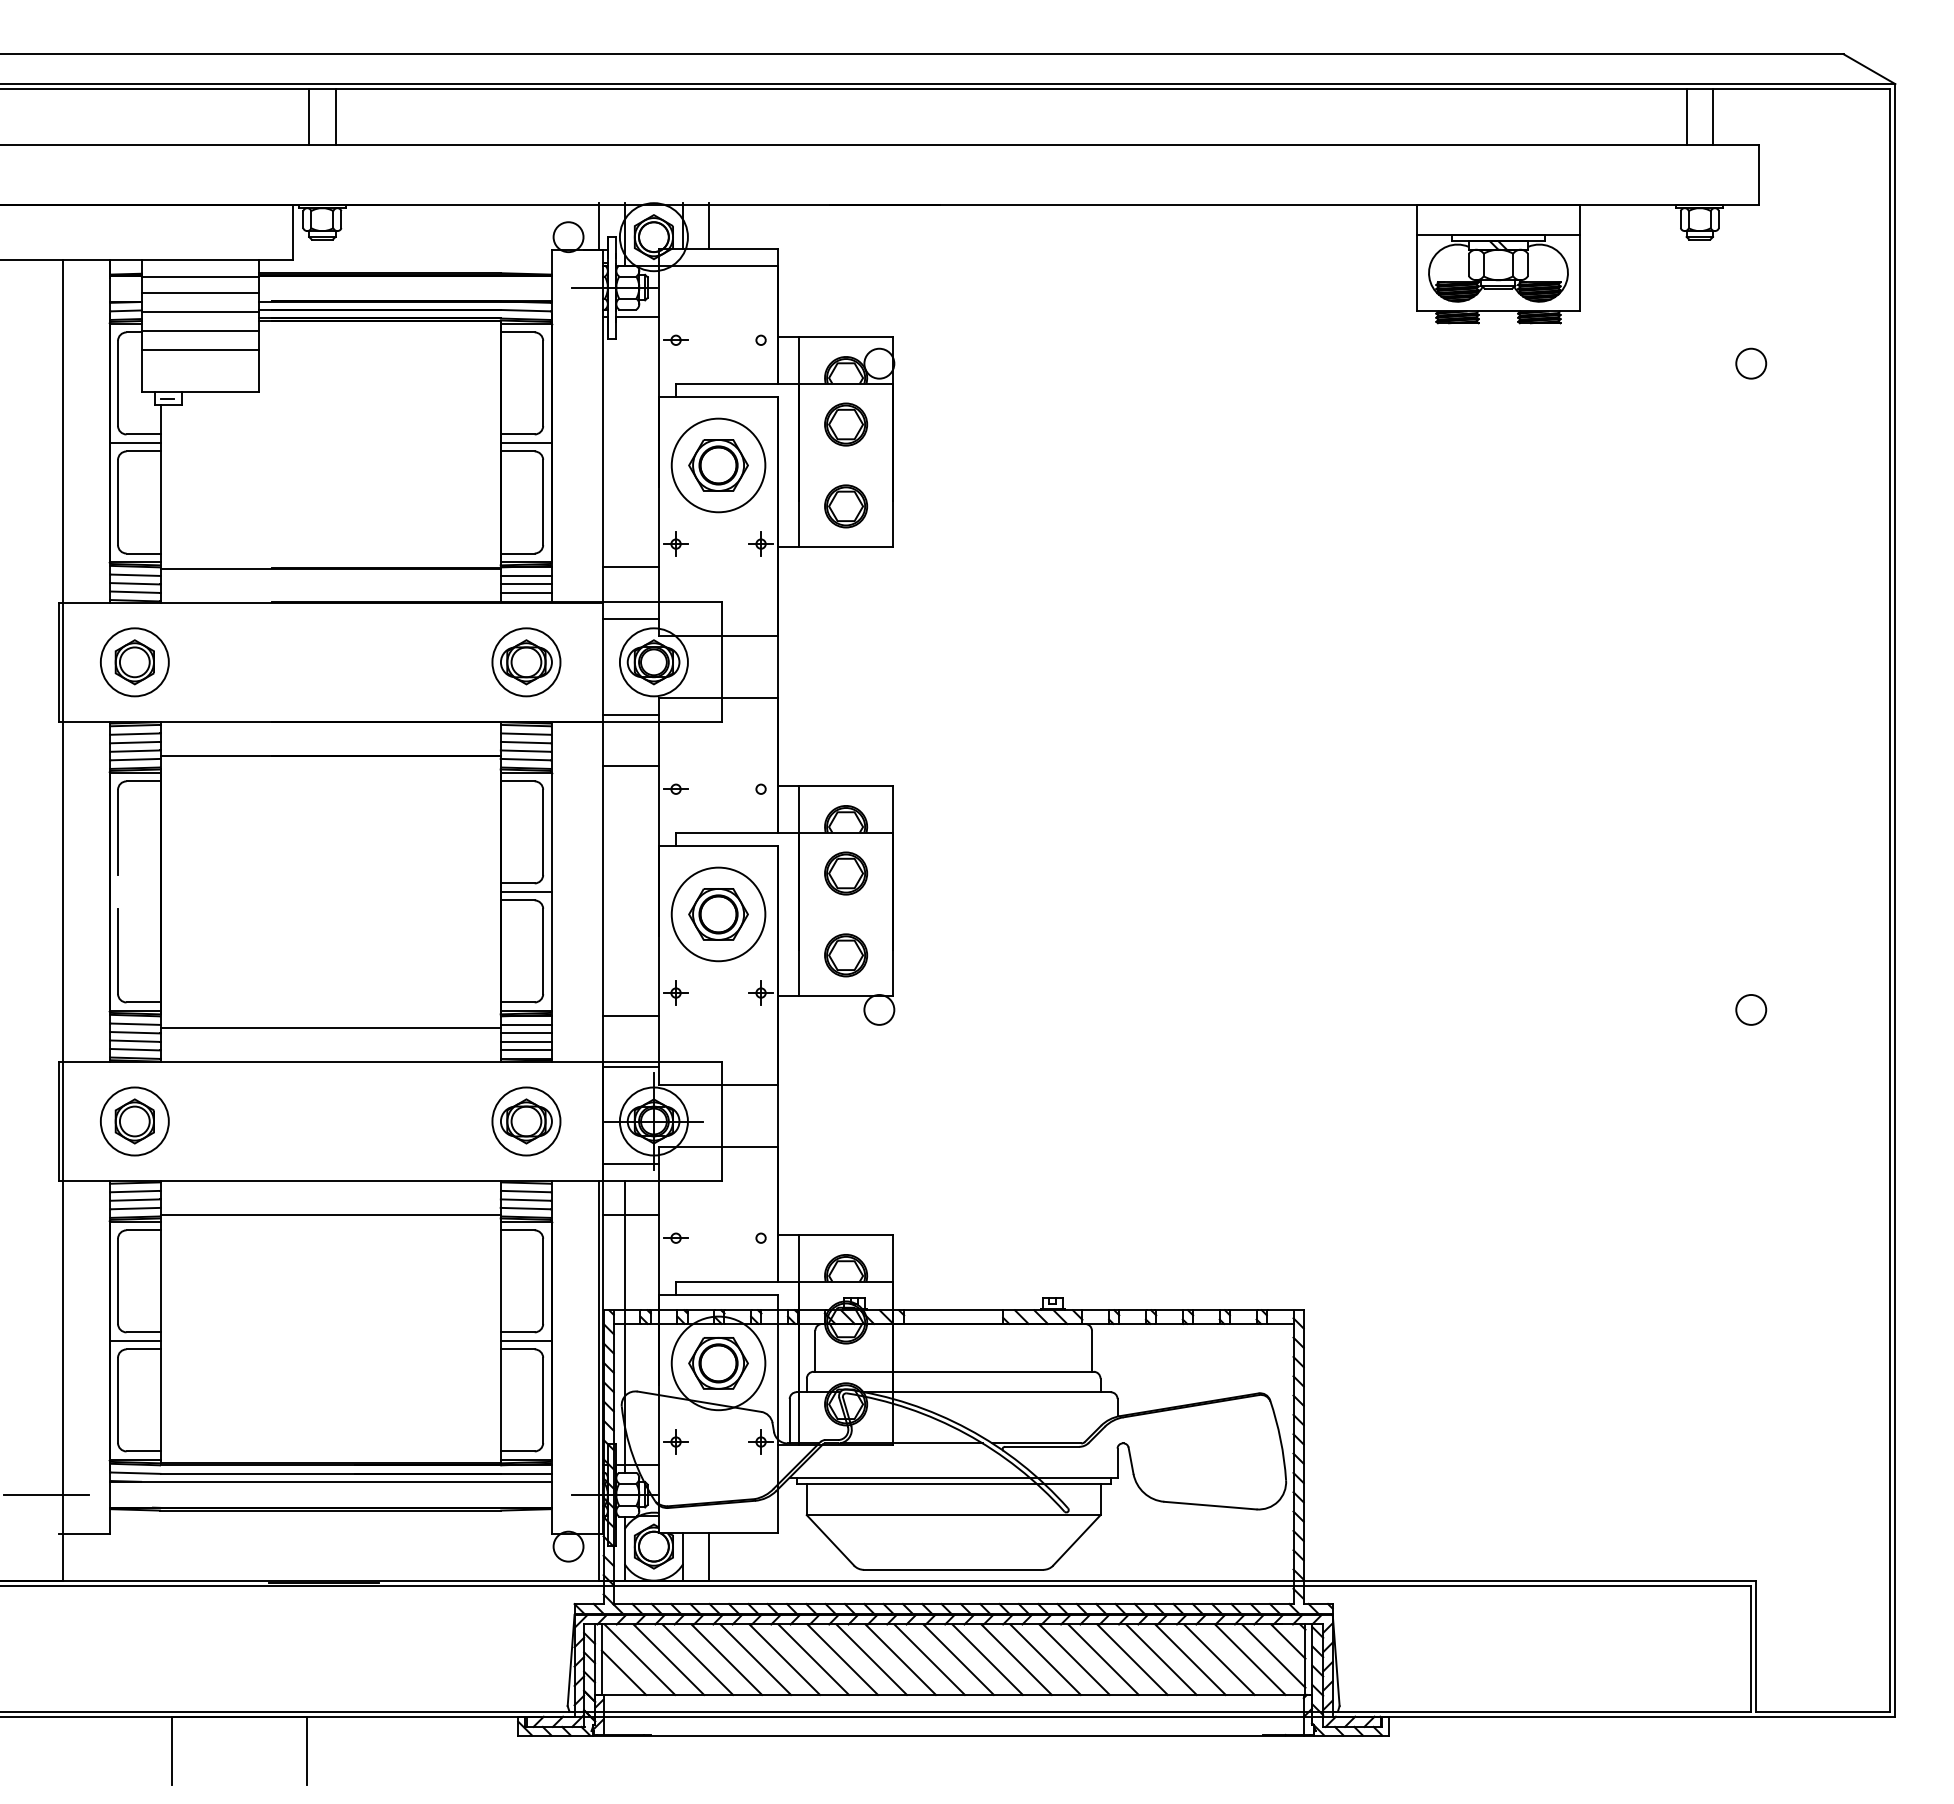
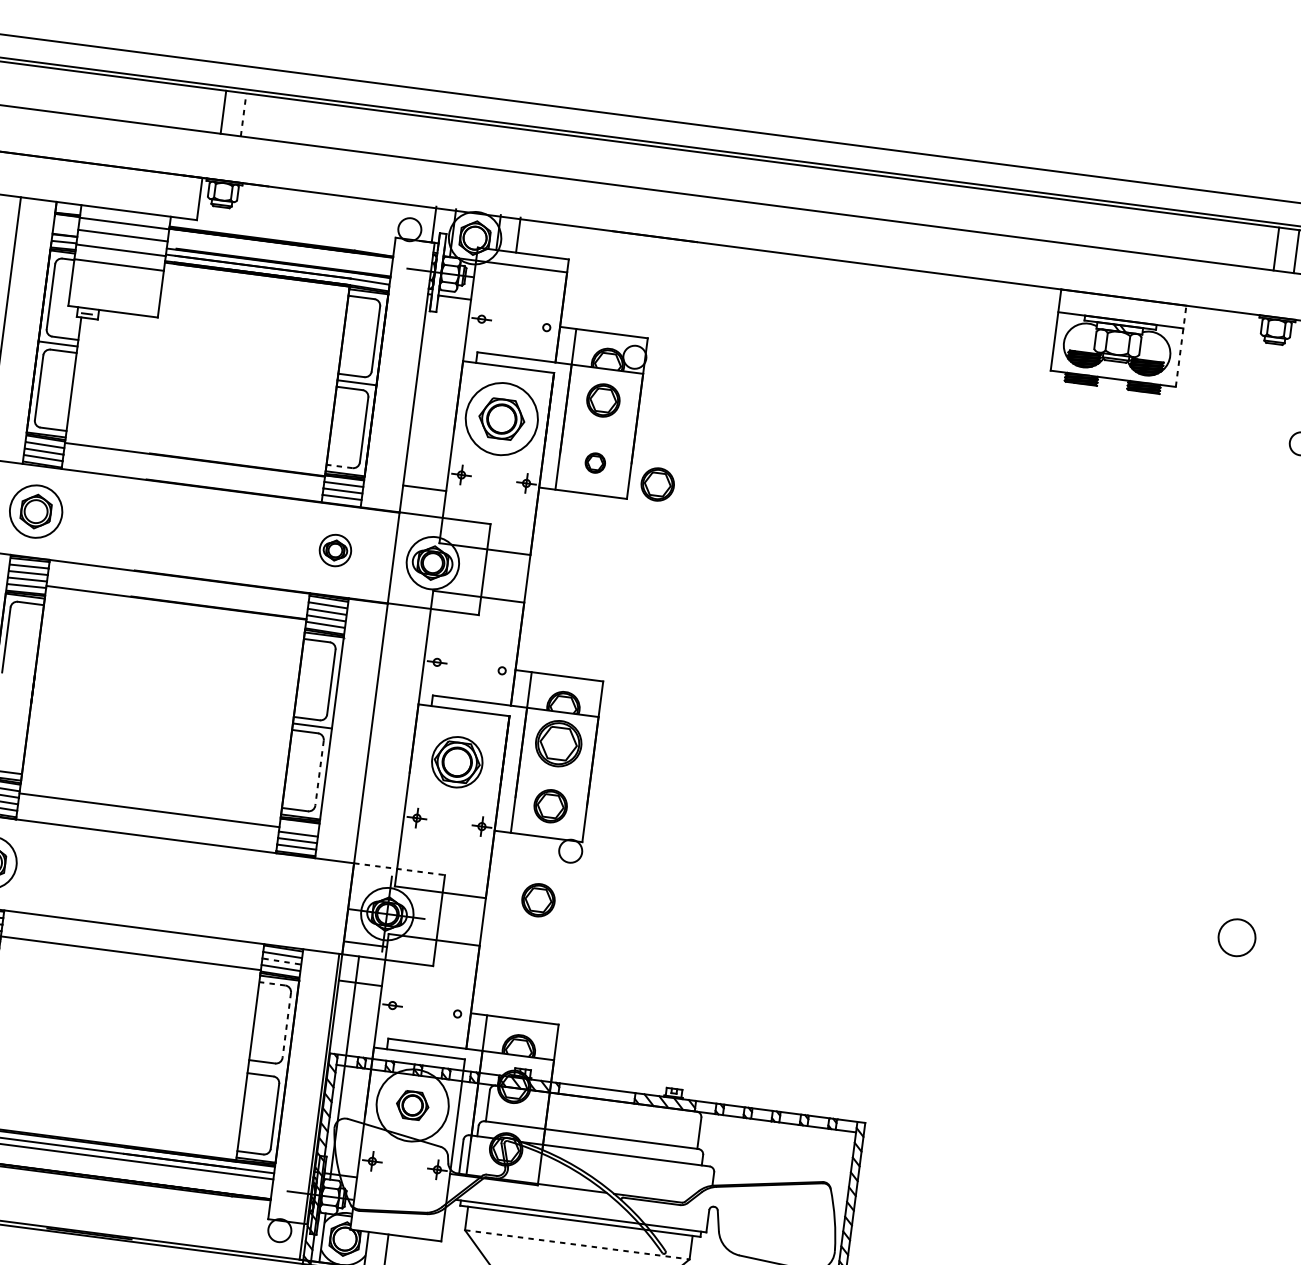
line: (335, 116) -> (243, 114), solid -> dashed
line: (1580, 257) -> (1181, 345), solid -> dashed
line: (199, 350) -> (116, 279), removed
part: (846, 506) -> (595, 463), size x0.6
part: (930, 523) -> (658, 484), added
line: (517, 553) -> (339, 466), solid -> dashed
line: (630, 618) -> (419, 527), removed
part: (526, 662) -> (335, 550), size x0.6
line: (630, 714) -> (409, 600), removed
line: (630, 766) -> (404, 640), removed
part: (846, 873) -> (559, 743), size x1.4
circle: (718, 914) -> (457, 762), size x0.7
line: (543, 951) -> (319, 773), solid -> dashed
circle: (1751, 1009) -> (1237, 937), size x1.6
line: (630, 1016) -> (379, 831), removed
line: (525, 1024) -> (298, 827), removed
line: (662, 1061) -> (399, 869), solid -> dashed
line: (630, 1067) -> (374, 870), removed
part: (846, 1078) -> (538, 900), added
part: (526, 1121) -> (289, 901), removed
line: (525, 1200) -> (281, 961), solid -> dashed
line: (517, 1230) -> (272, 983), solid -> dashed
line: (543, 1281) -> (287, 1025), solid -> dashed
line: (525, 1340) -> (267, 1068), removed
part: (718, 1363) -> (412, 1105), size x0.7
line: (953, 1515) -> (577, 1245), solid -> dashed

